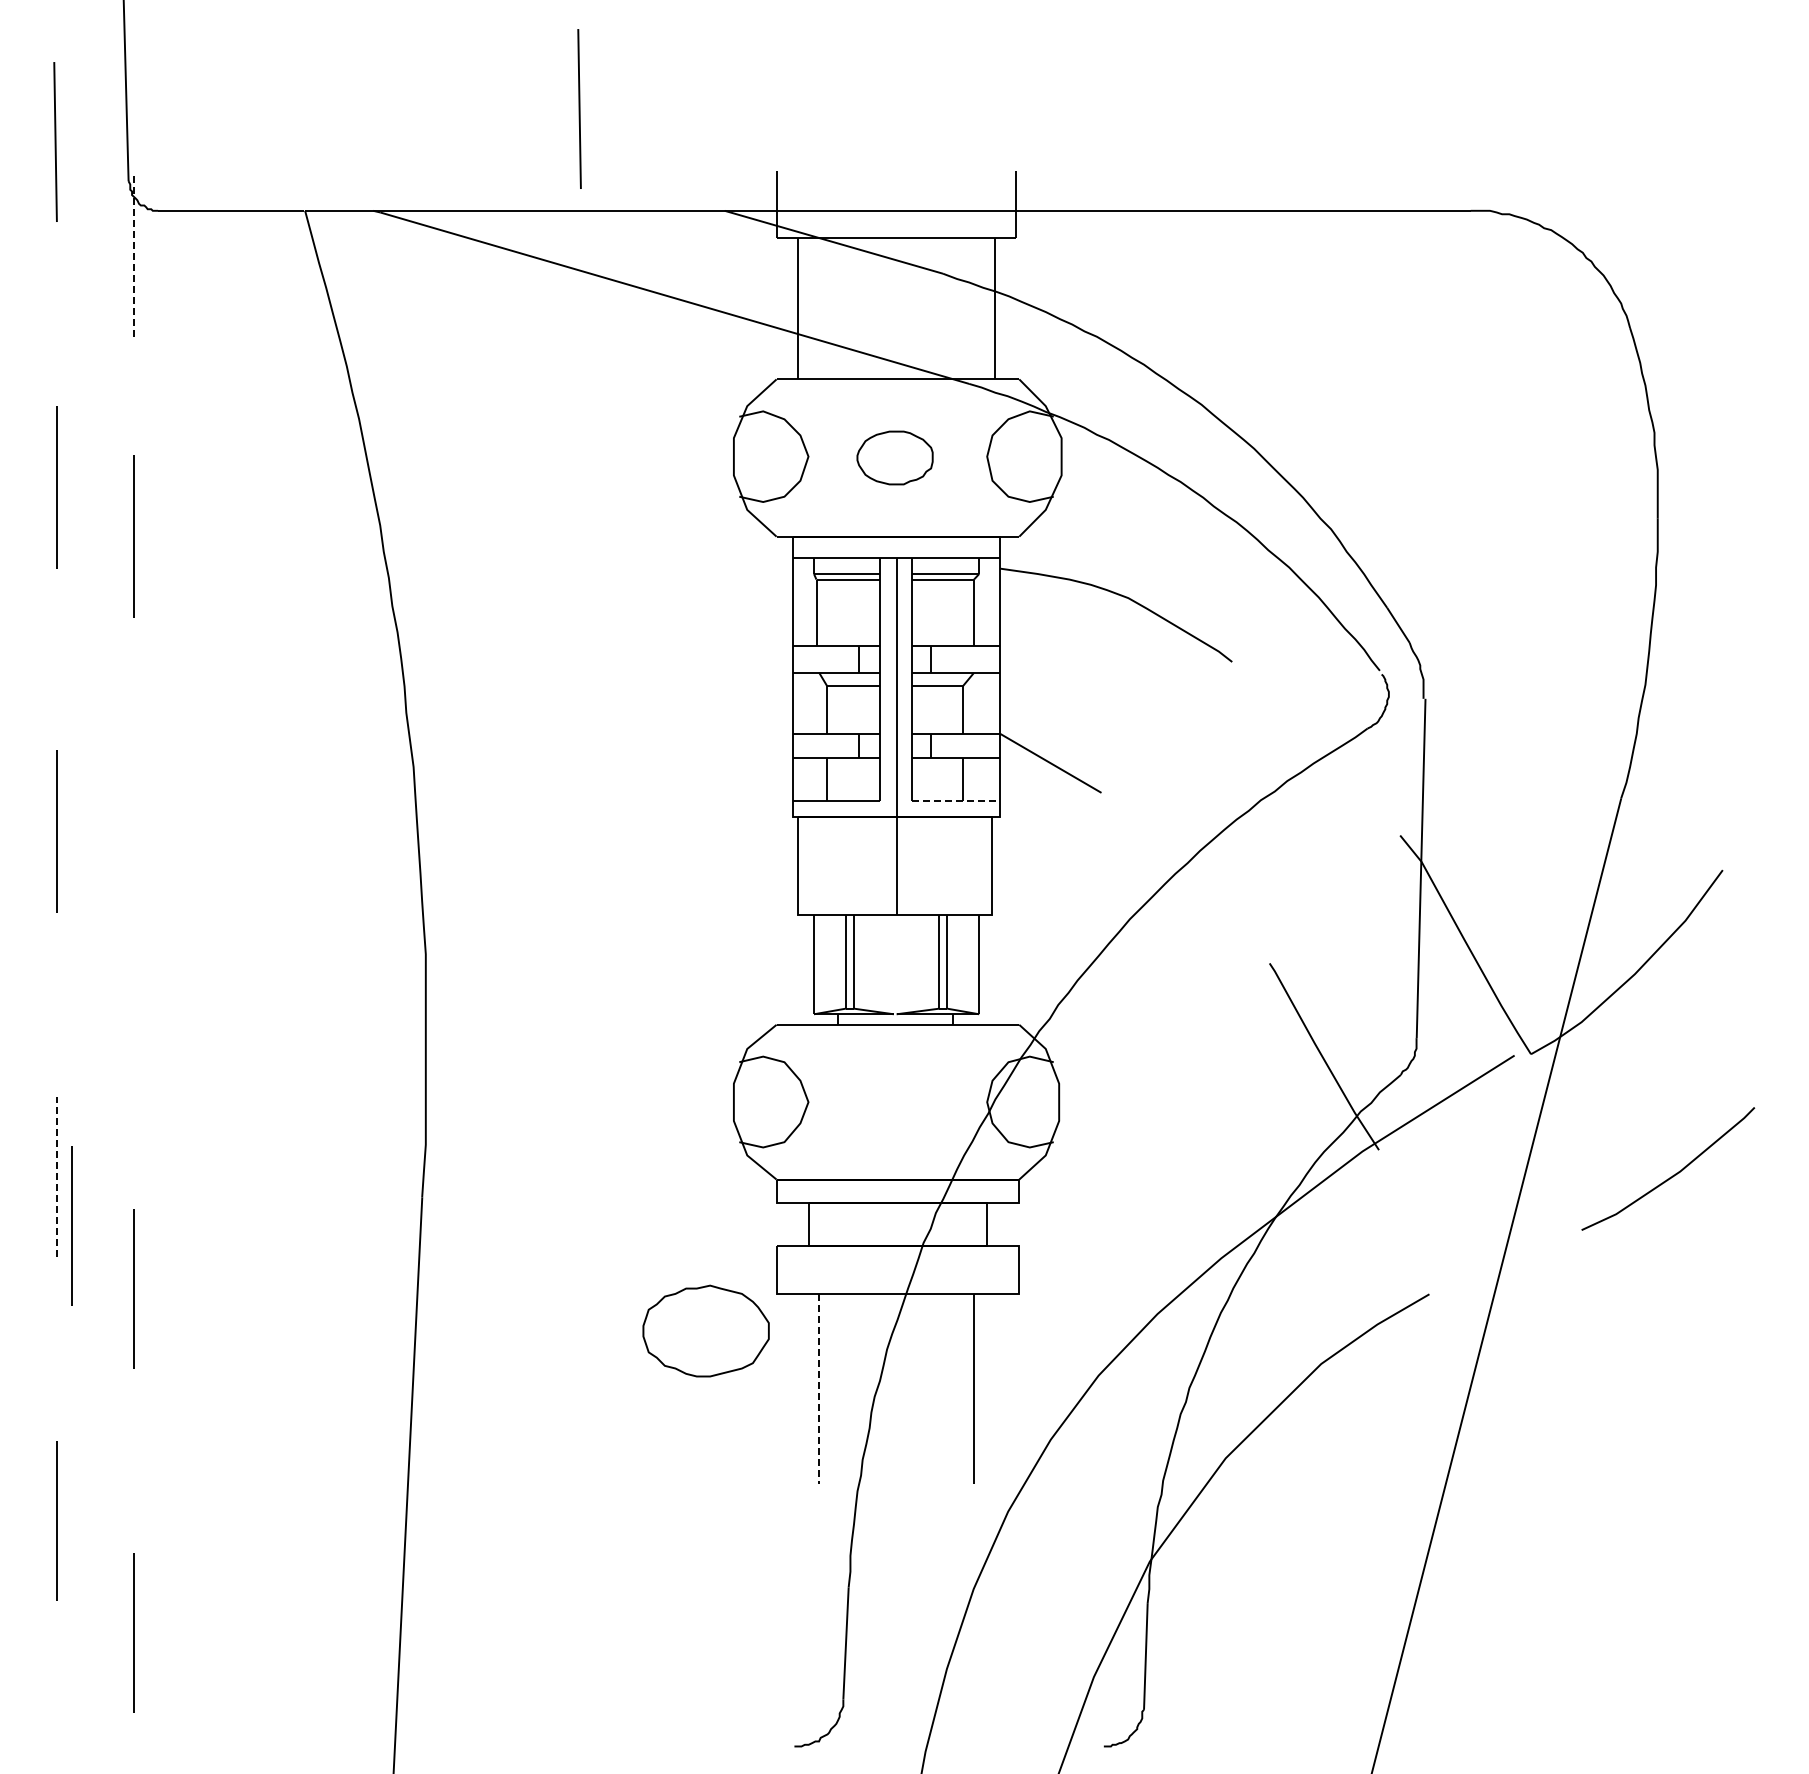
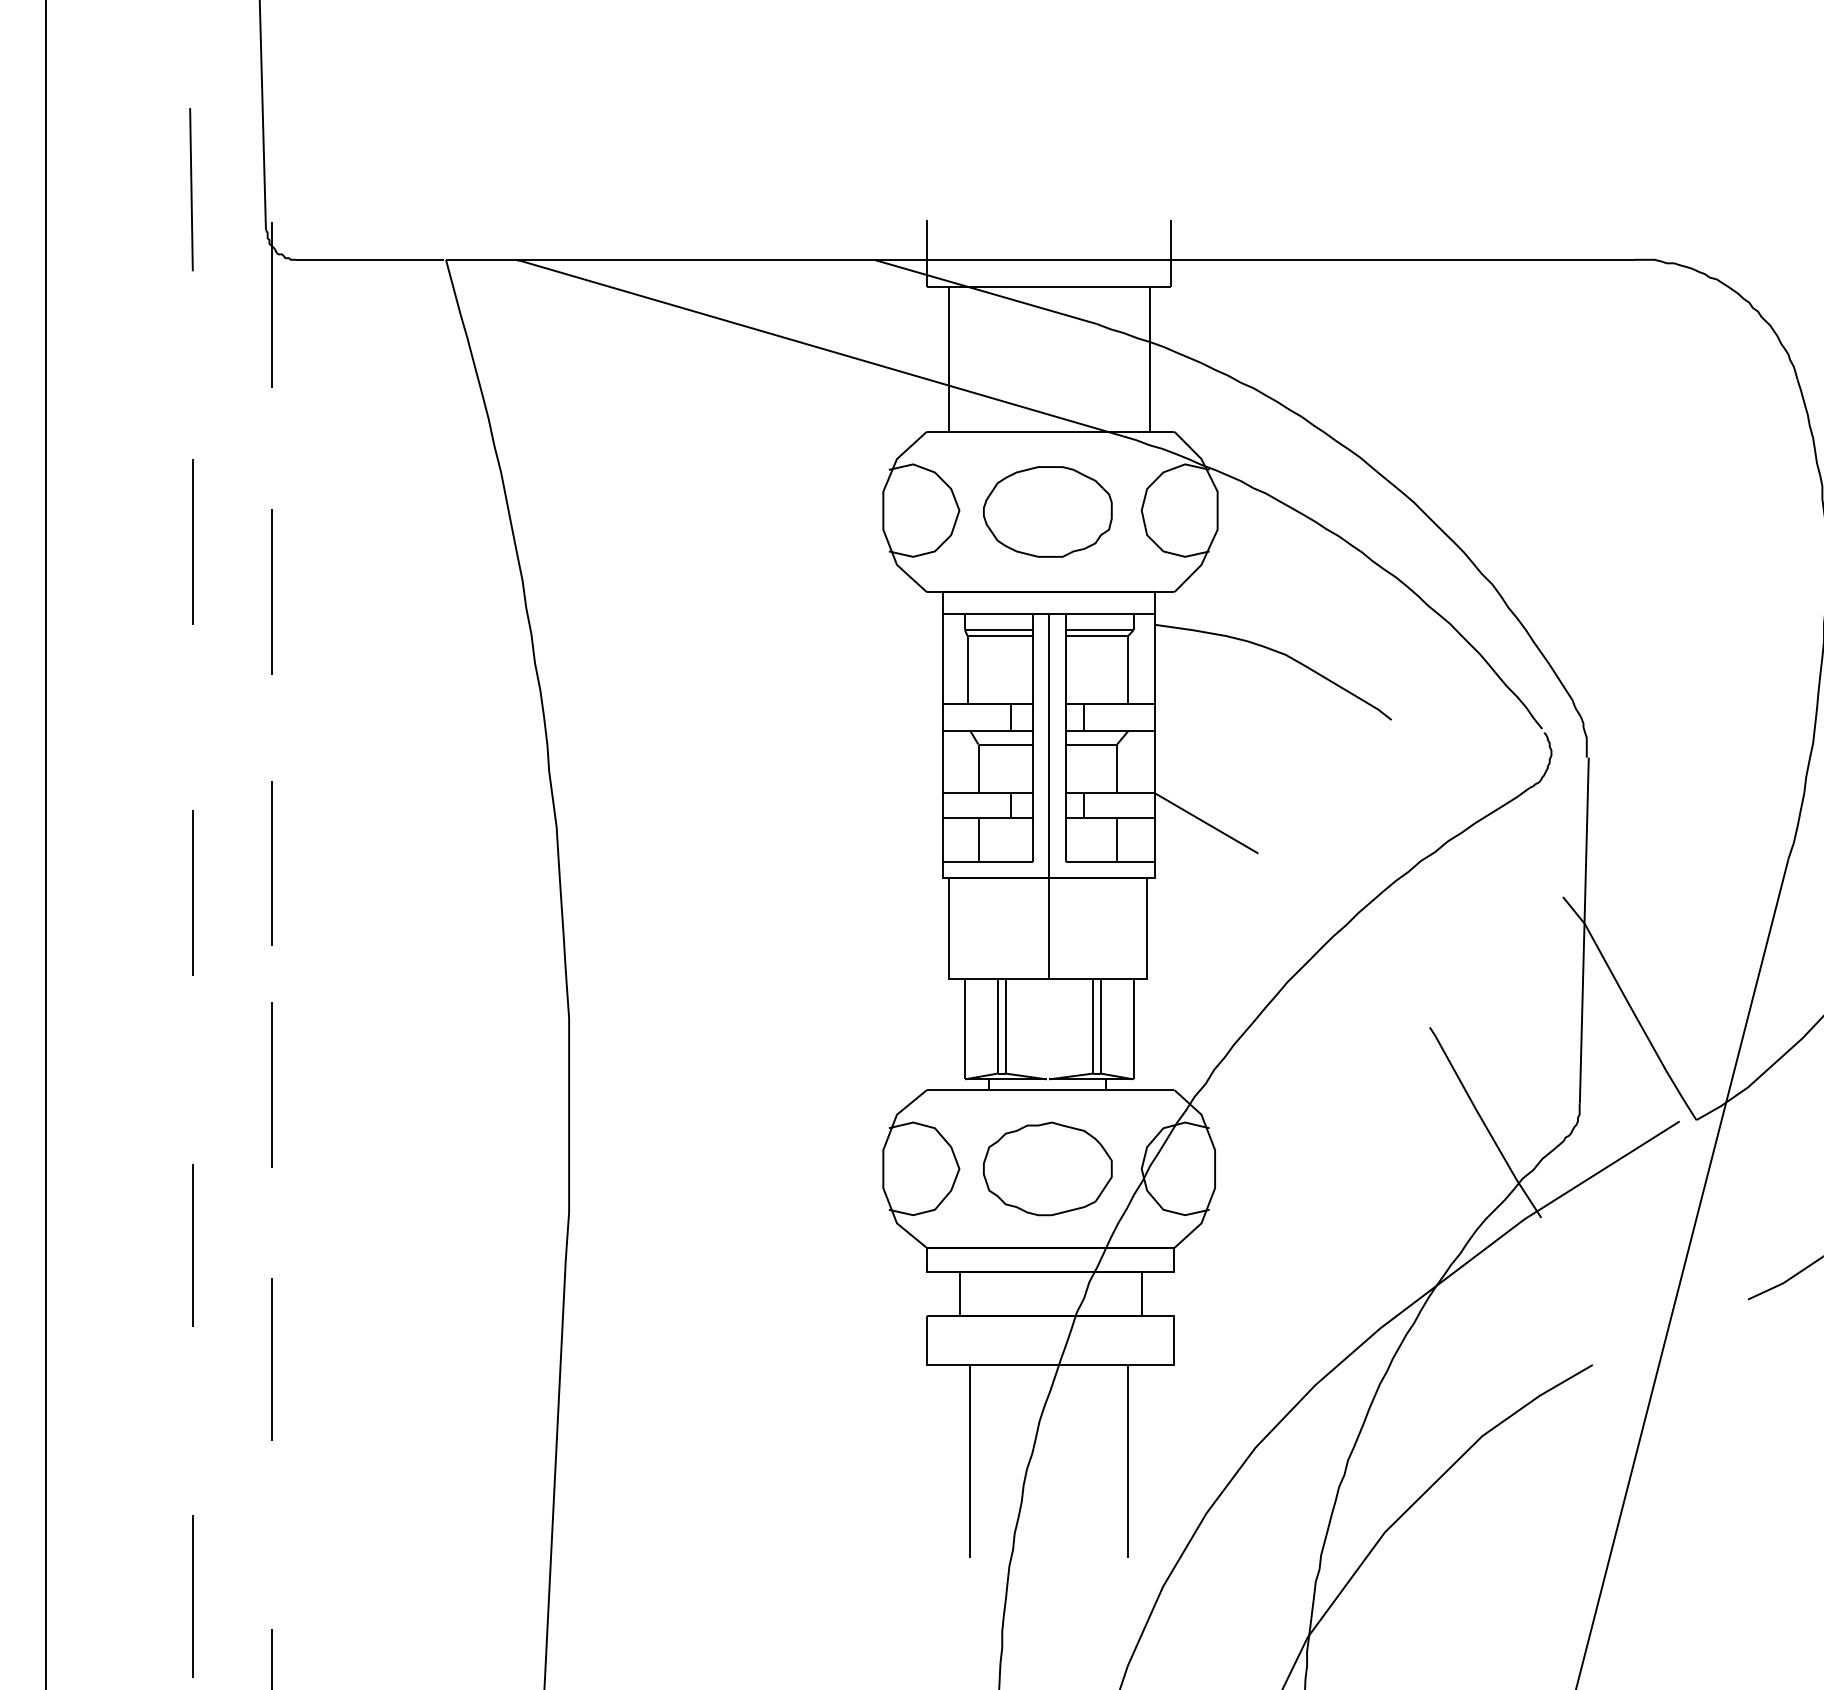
line: (579, 108) -> (725, 155), removed
line: (134, 254) -> (271, 304), dashed -> solid
part: (894, 457) -> (1047, 511), size x1.67
line: (956, 800) -> (1110, 861), dashed -> solid
line: (133, 802) -> (270, 863), added
line: (133, 1019) -> (270, 1084), added
line: (56, 1176) -> (192, 1244), dashed -> solid
line: (71, 1225) -> (207, 1294), removed
part: (705, 1330) -> (1047, 1168), moved
line: (819, 1388) -> (970, 1461), dashed -> solid

